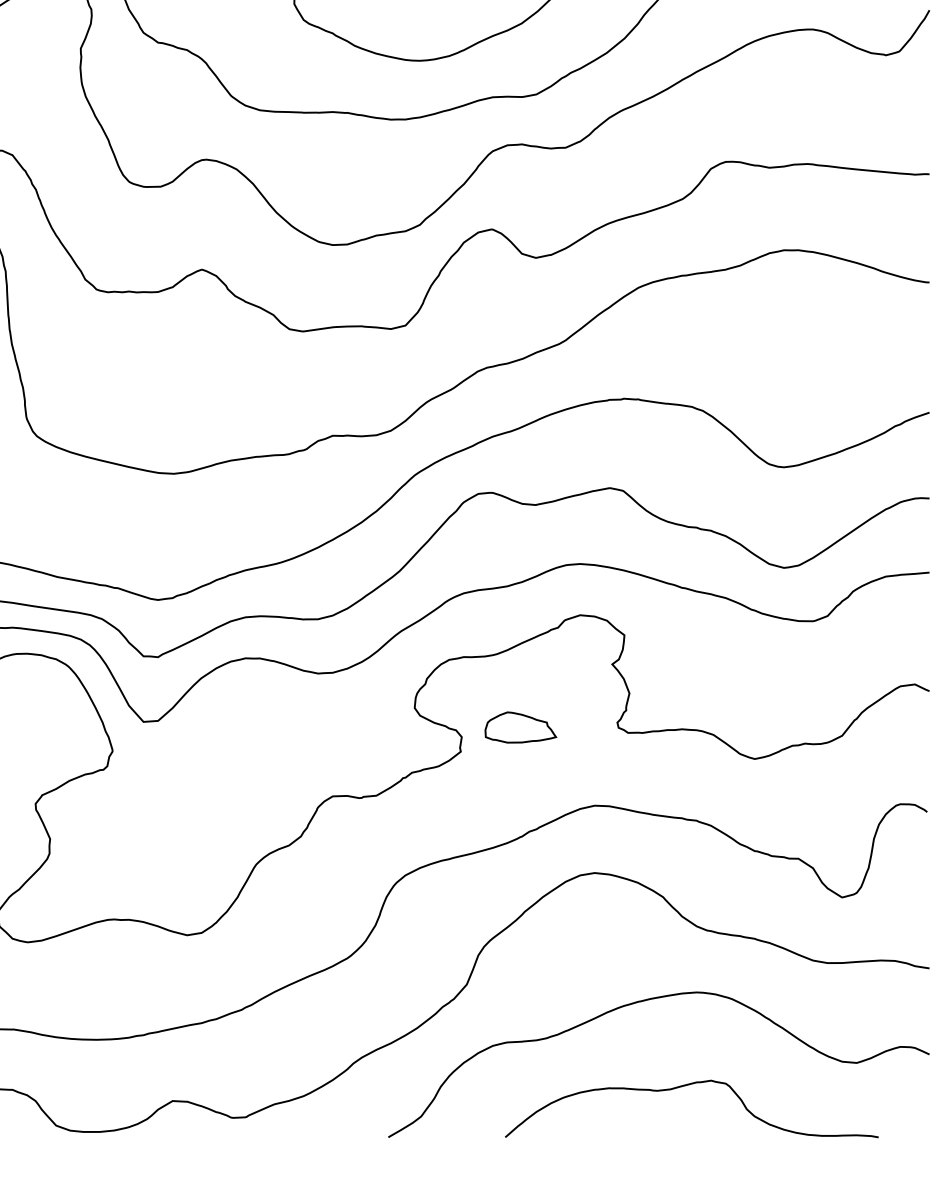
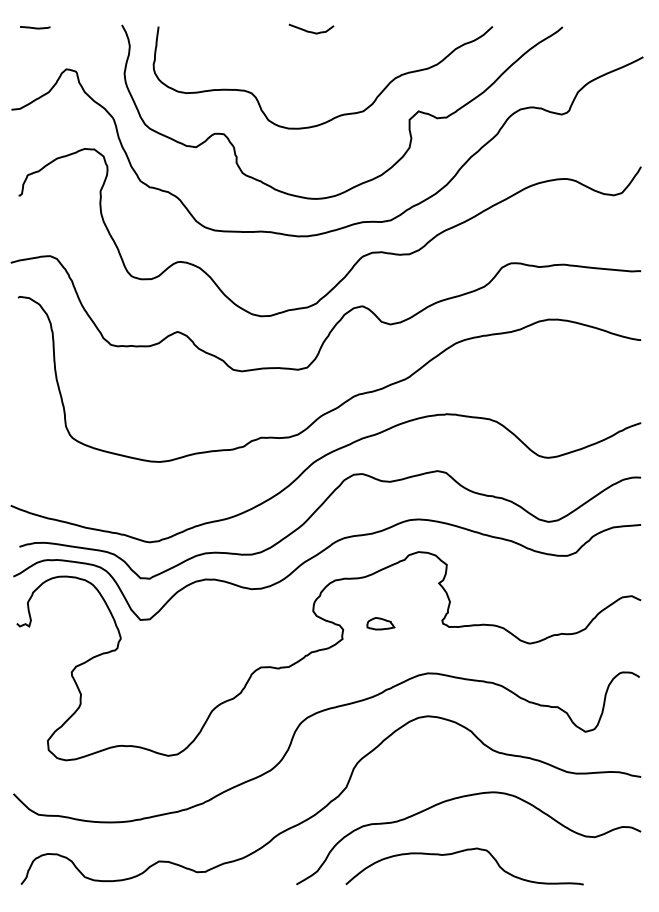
part: (520, 727) -> (380, 623), size x0.6
curve: (686, 1086) -> (461, 852), moved

